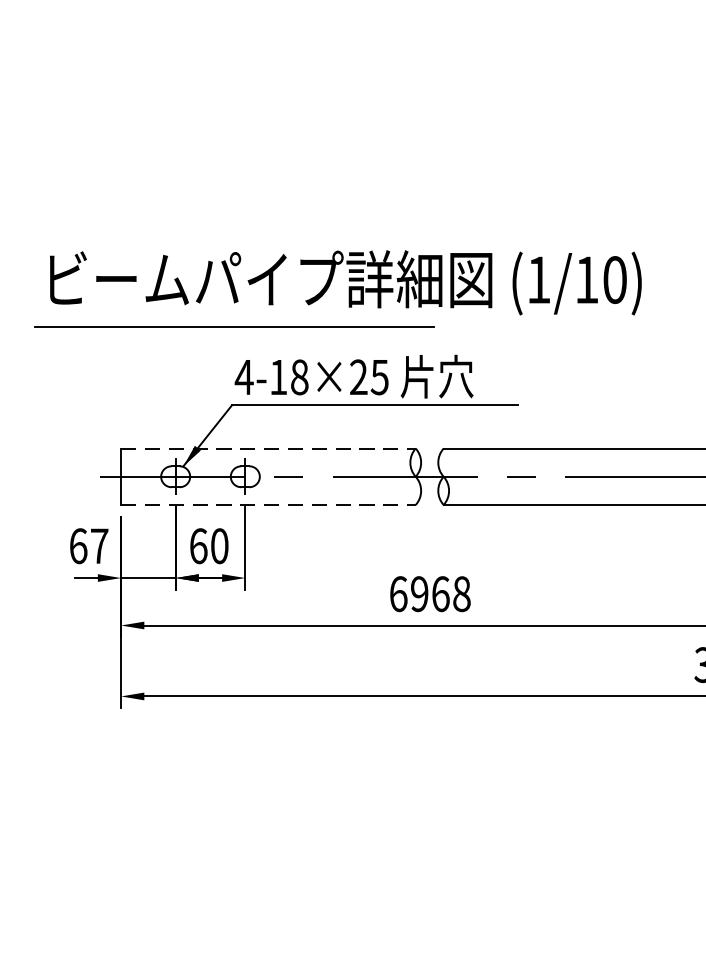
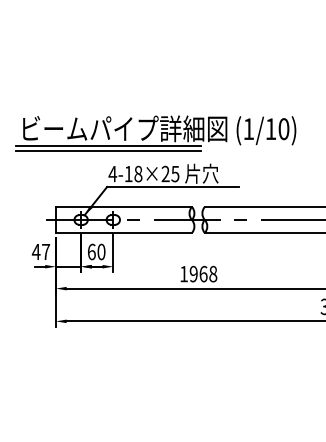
line: (234, 315) -> (108, 145), added
line: (269, 447) -> (124, 206), dashed -> solid
line: (269, 506) -> (124, 233), dashed -> solid
text: (76, 545) -> (35, 251), 67 -> 47
text: (399, 592) -> (184, 273), 6968 -> 1968

